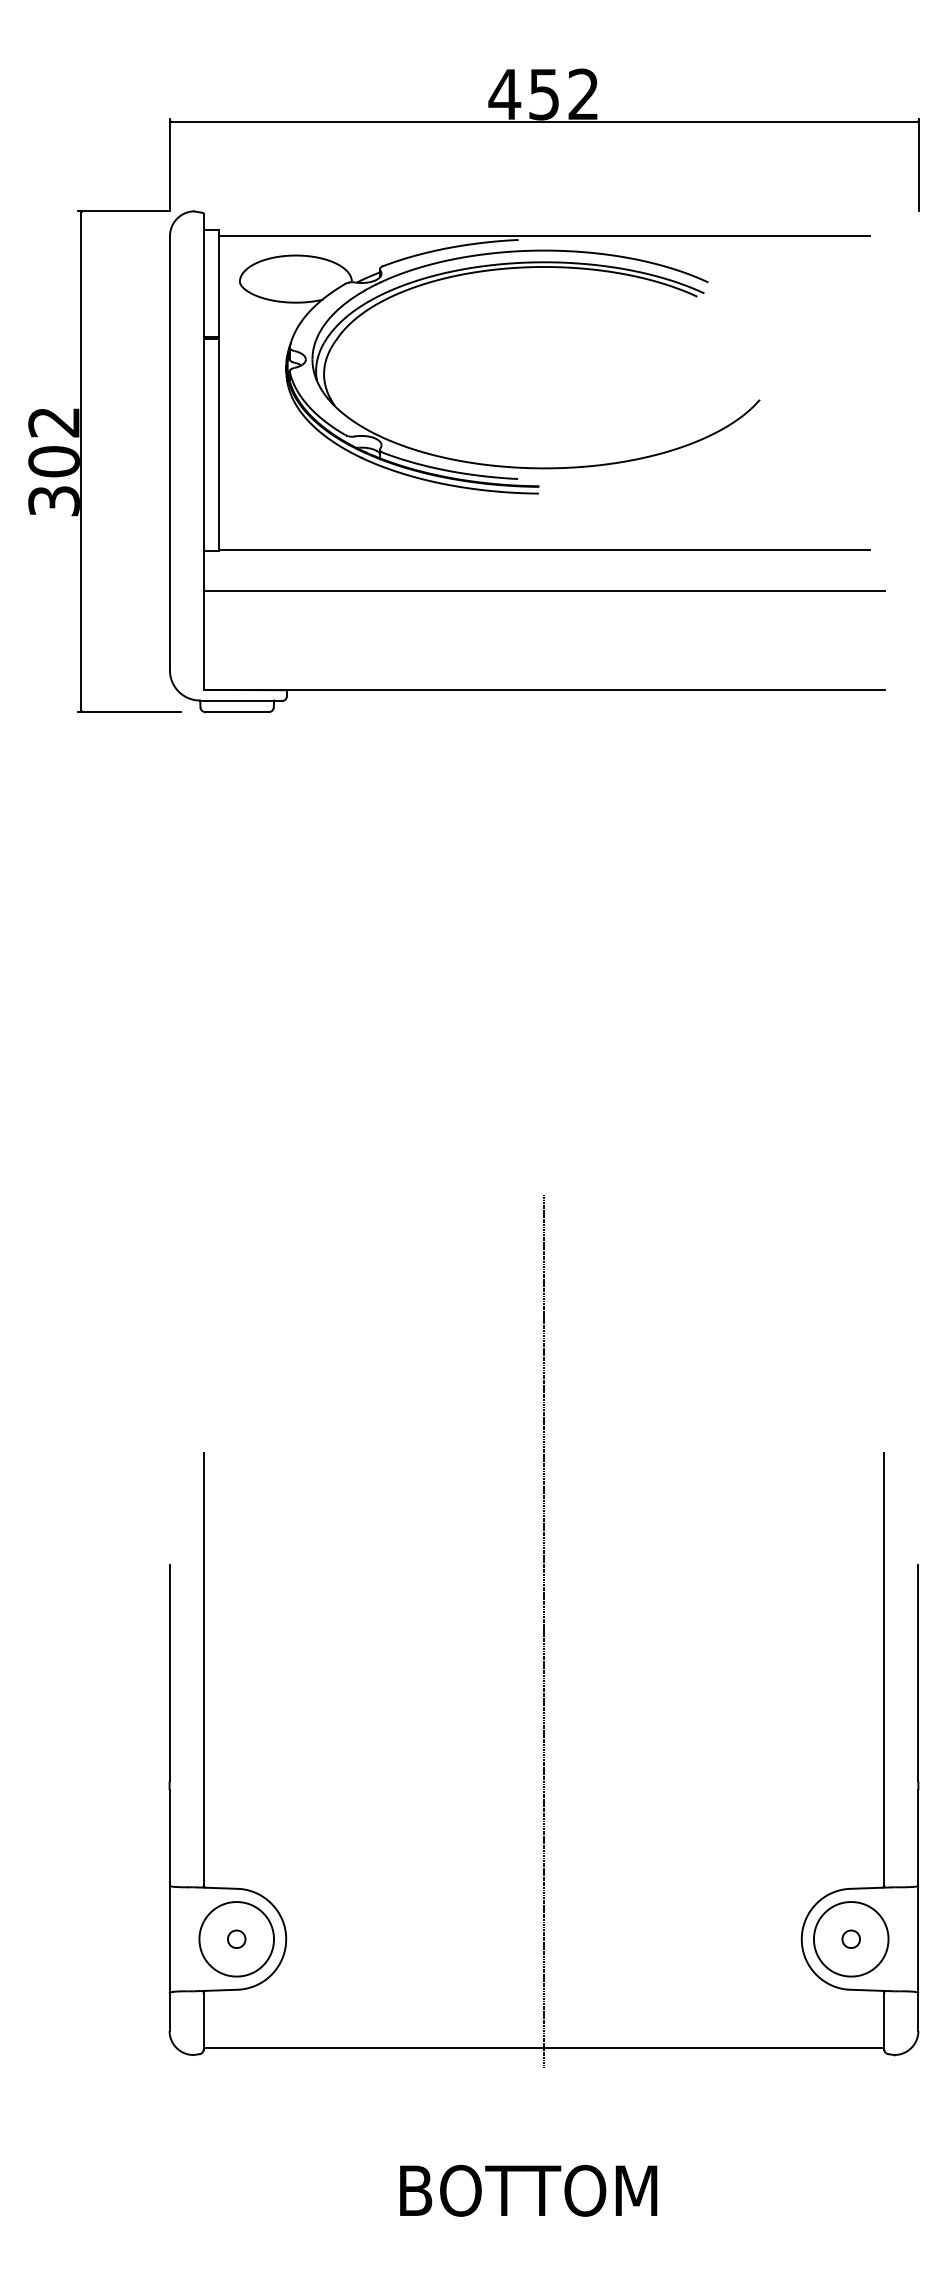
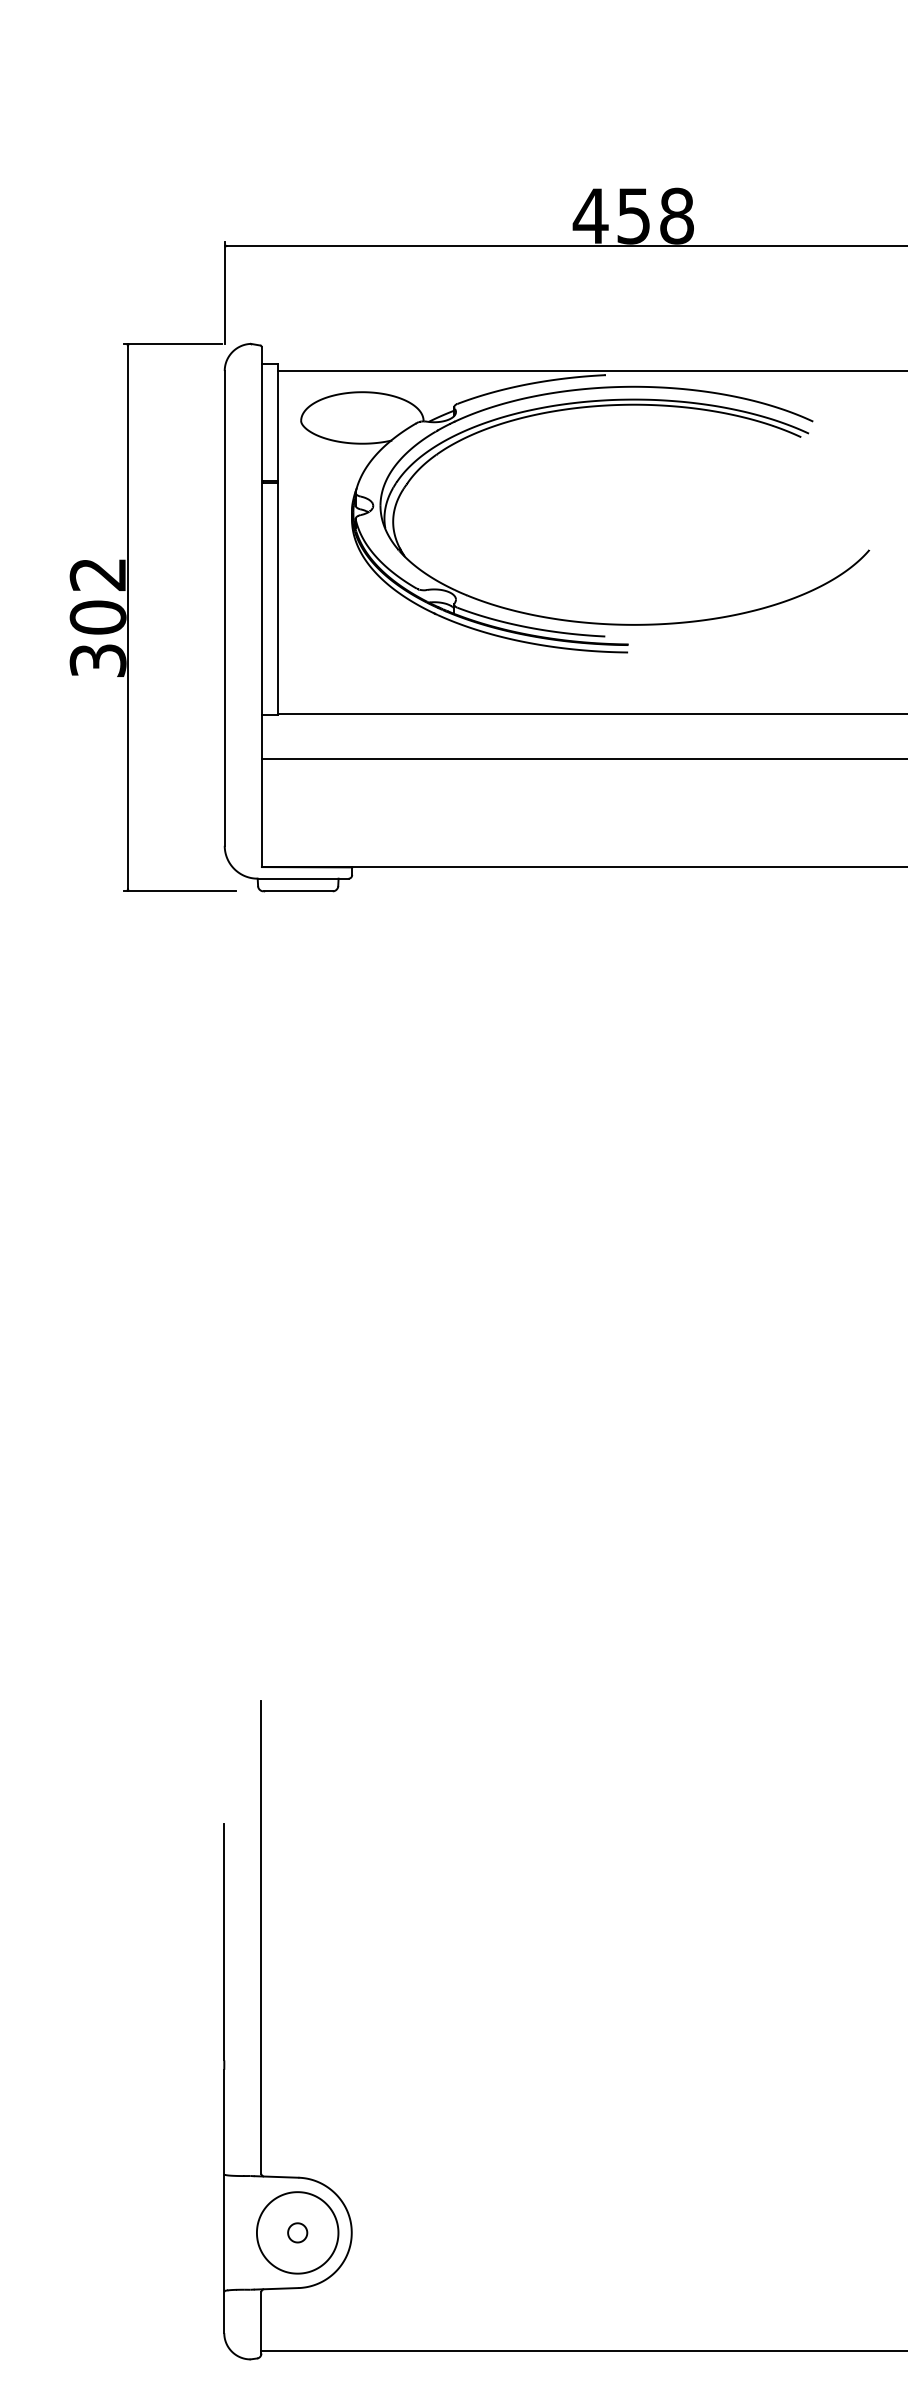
text: (583, 94) -> (676, 216), 452 -> 458
line: (544, 1630) -> (634, 1895), removed

